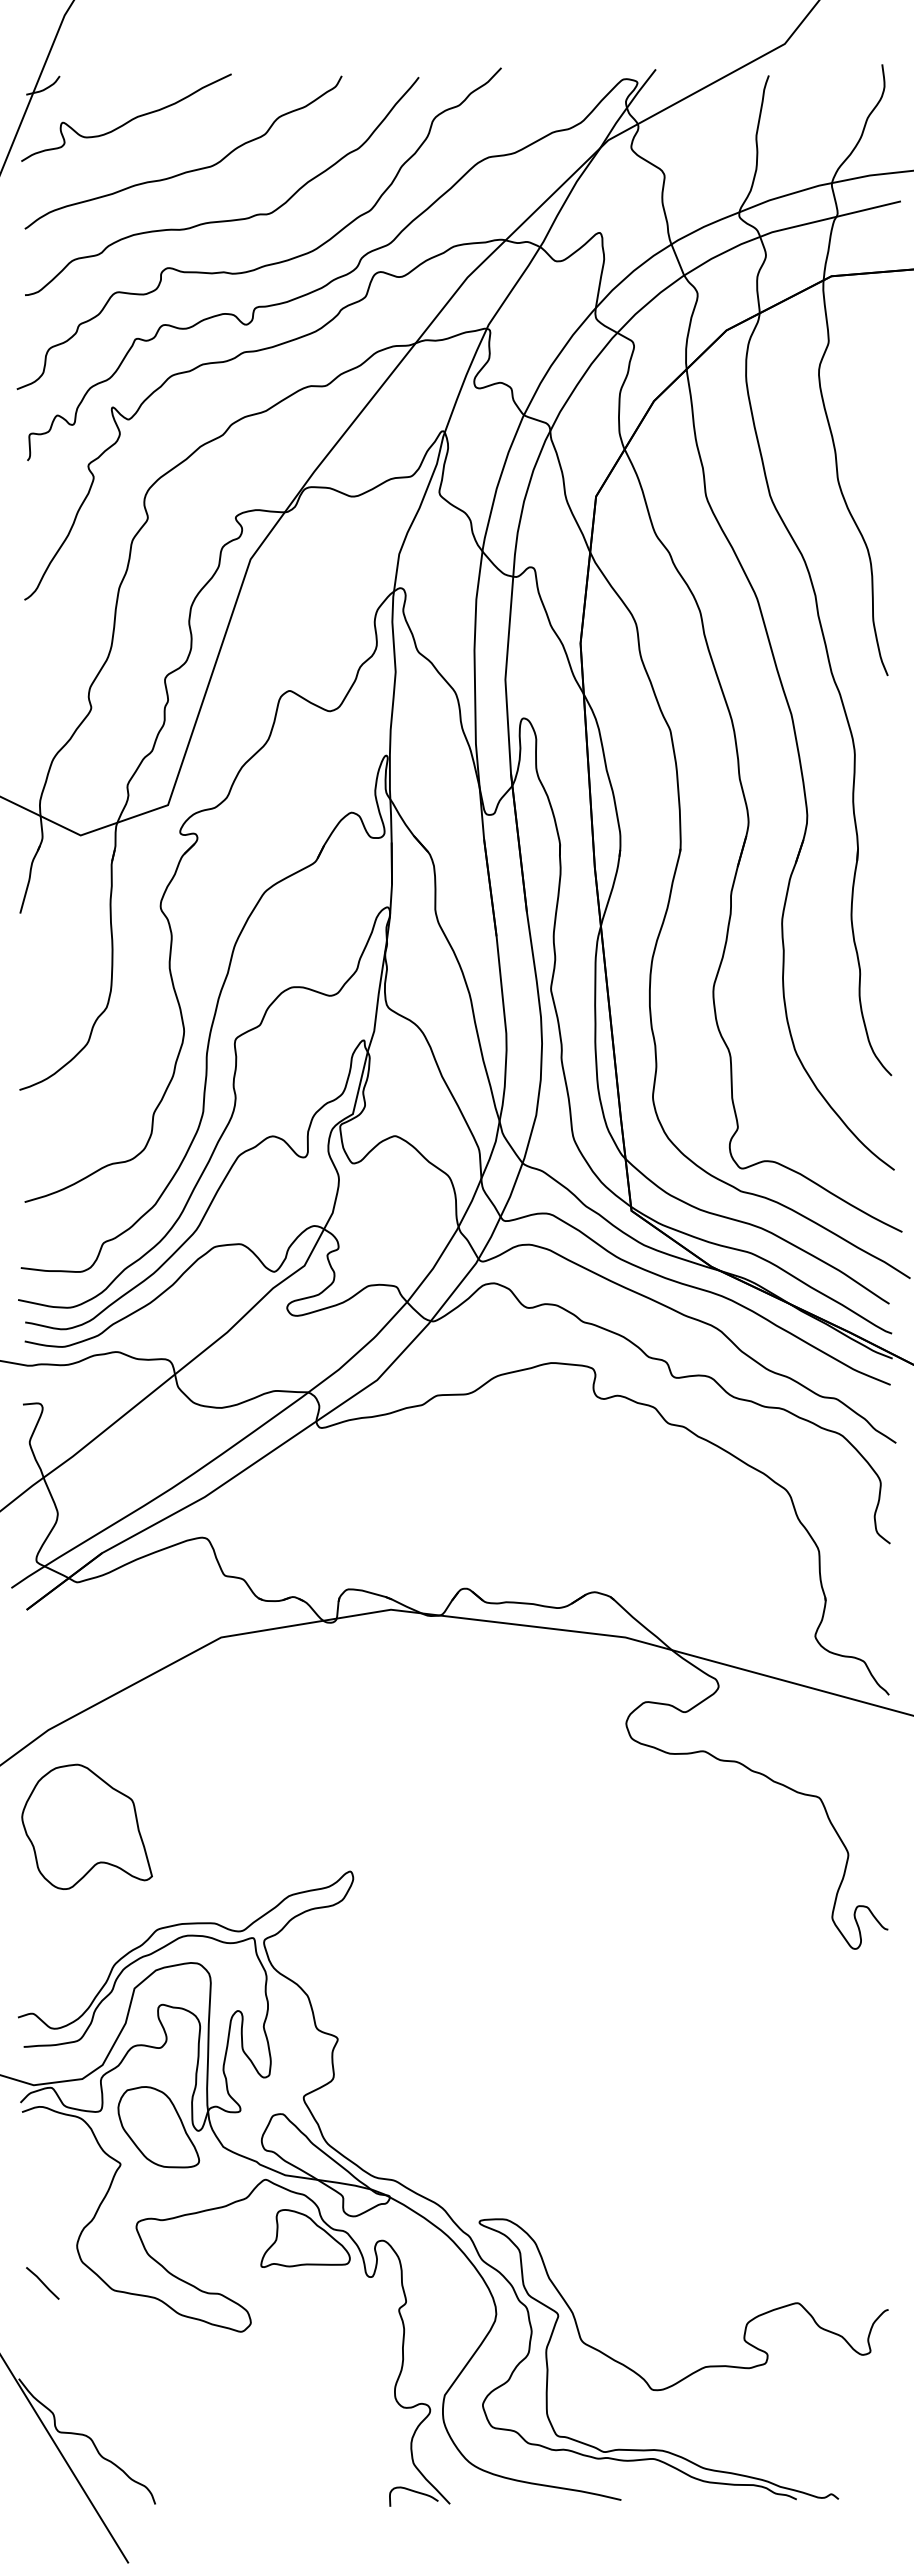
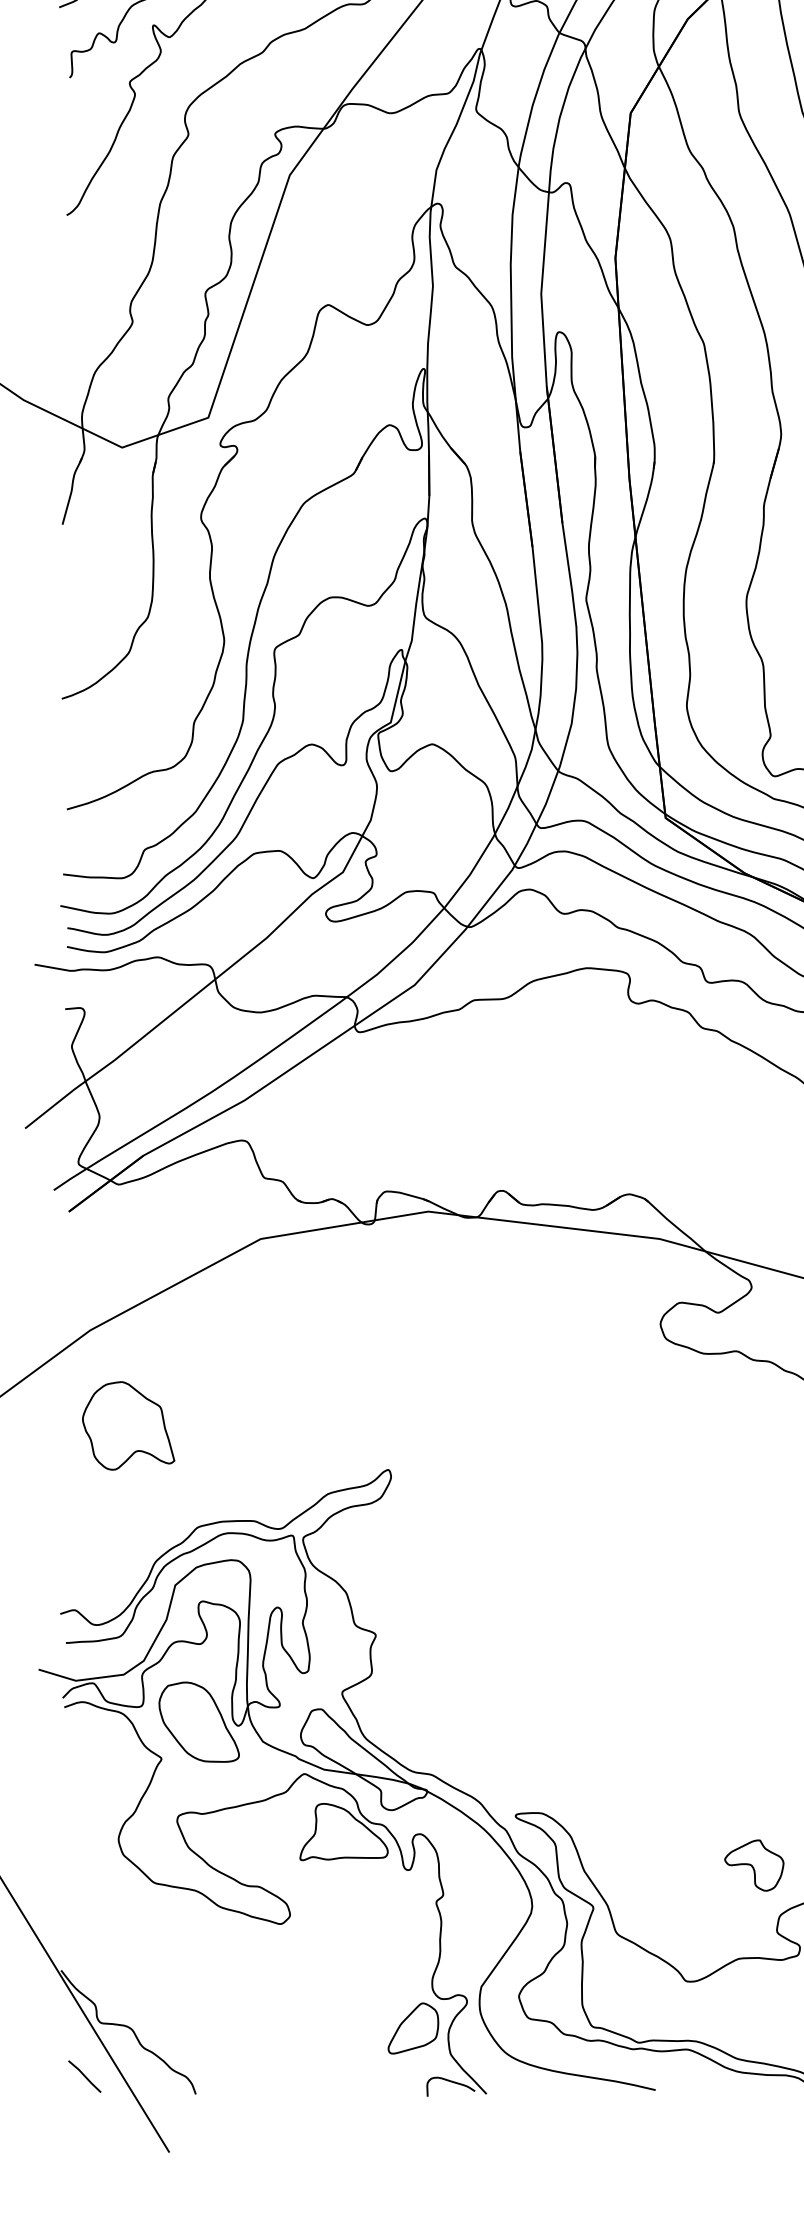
part: (87, 1826) -> (128, 1425), size x0.71
part: (720, 2272) -> (753, 1865), added
line: (42, 2283) -> (84, 2076), moved
part: (375, 2437) -> (413, 2028), added

